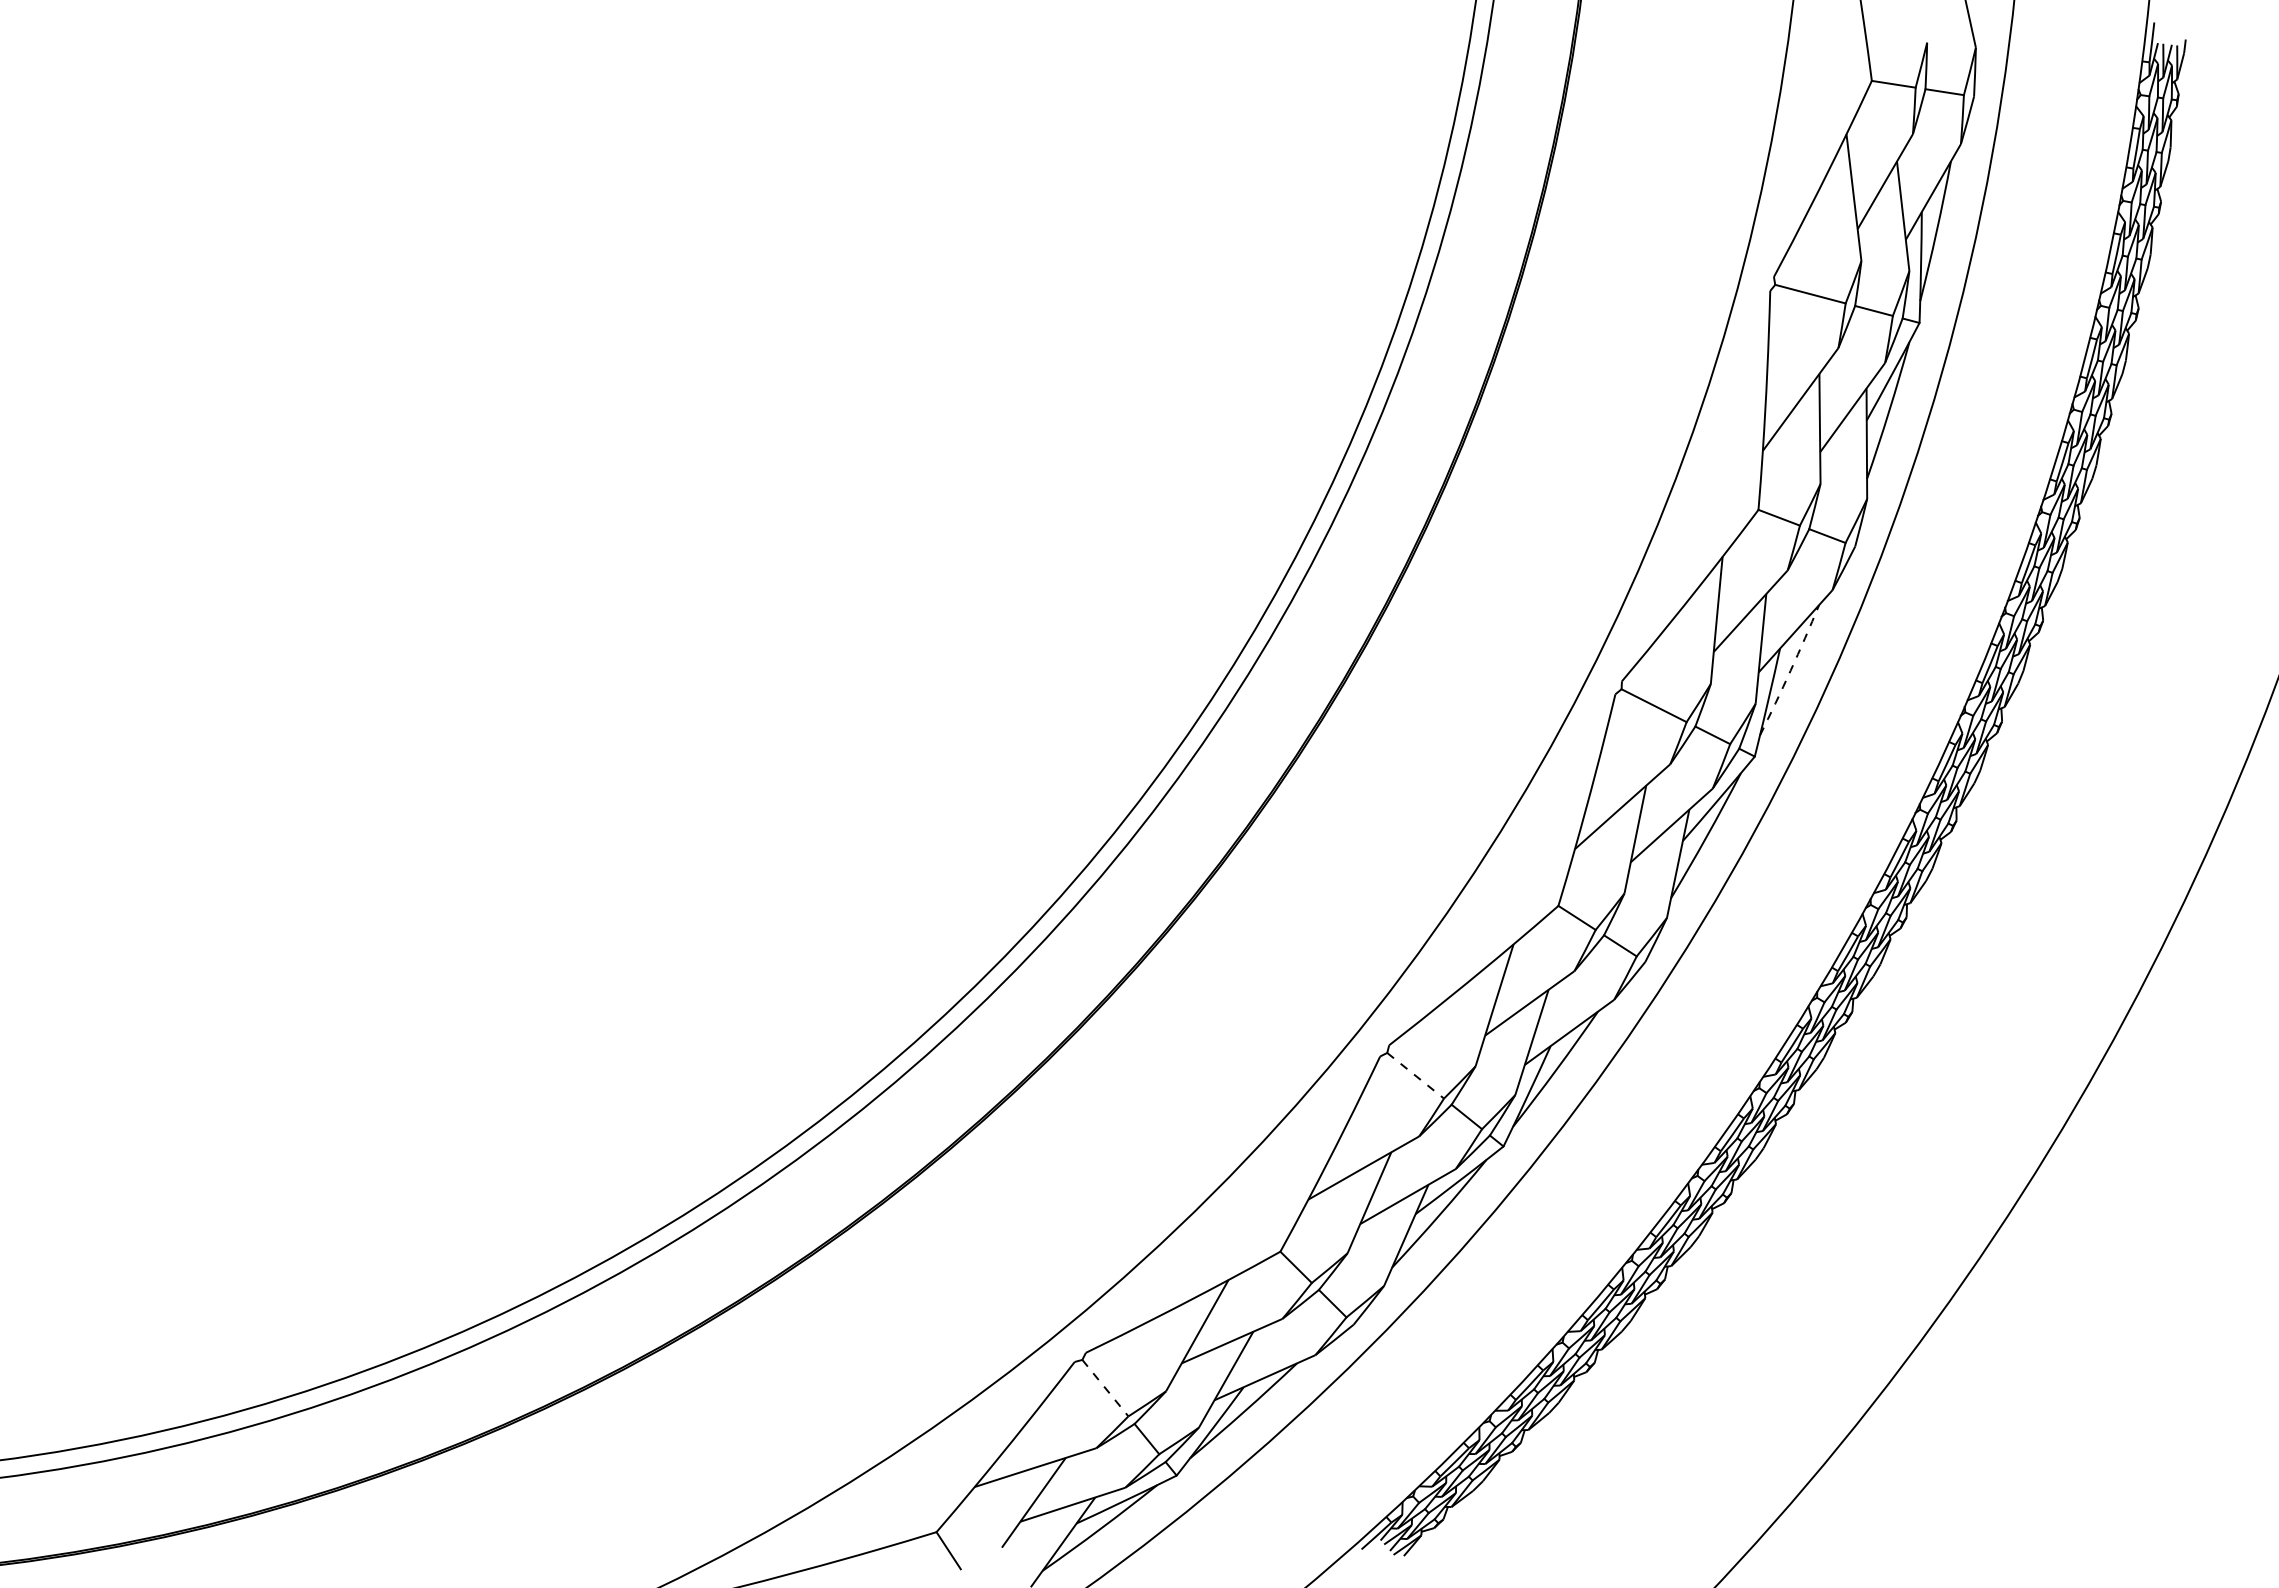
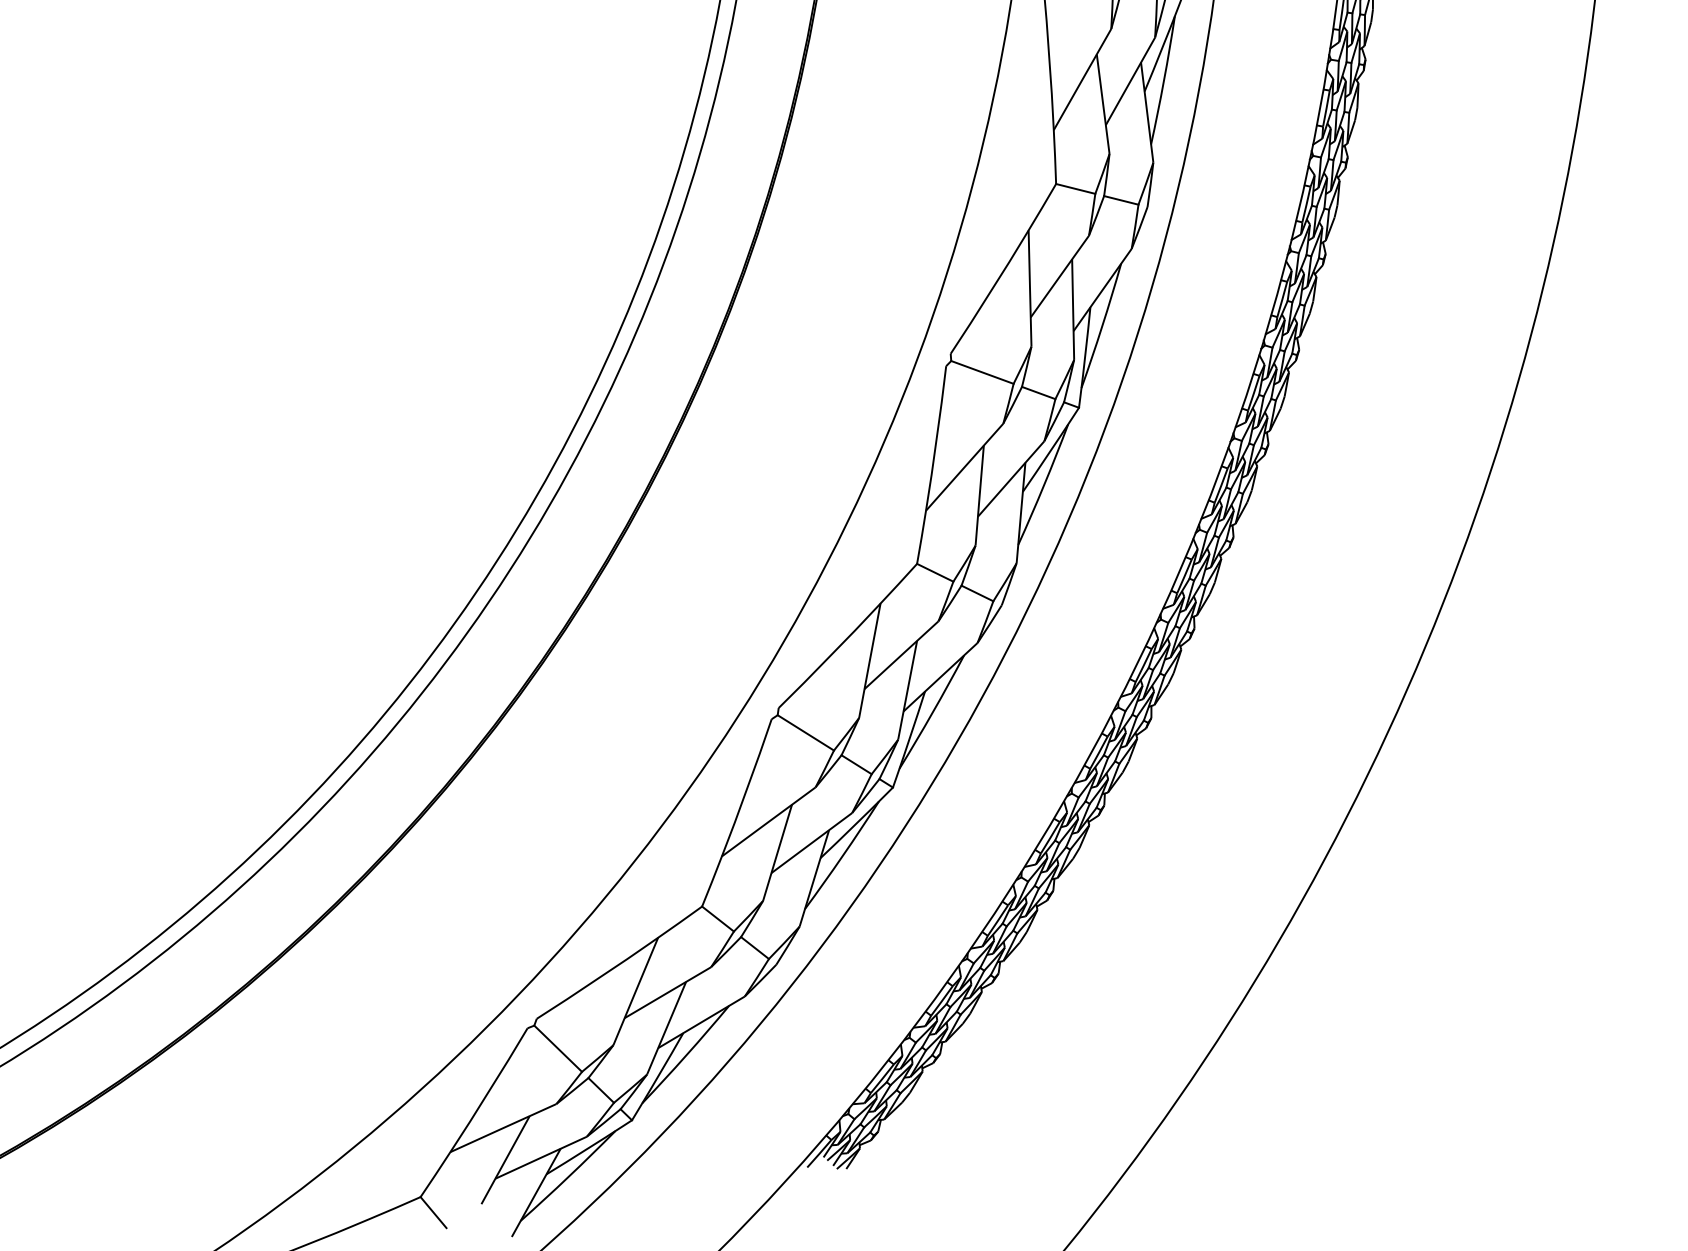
arc: (1790, 670) -> (1102, 326), dashed -> solid
line: (1416, 1076) -> (806, 733), dashed -> solid
line: (1105, 1388) -> (558, 1049), dashed -> solid

